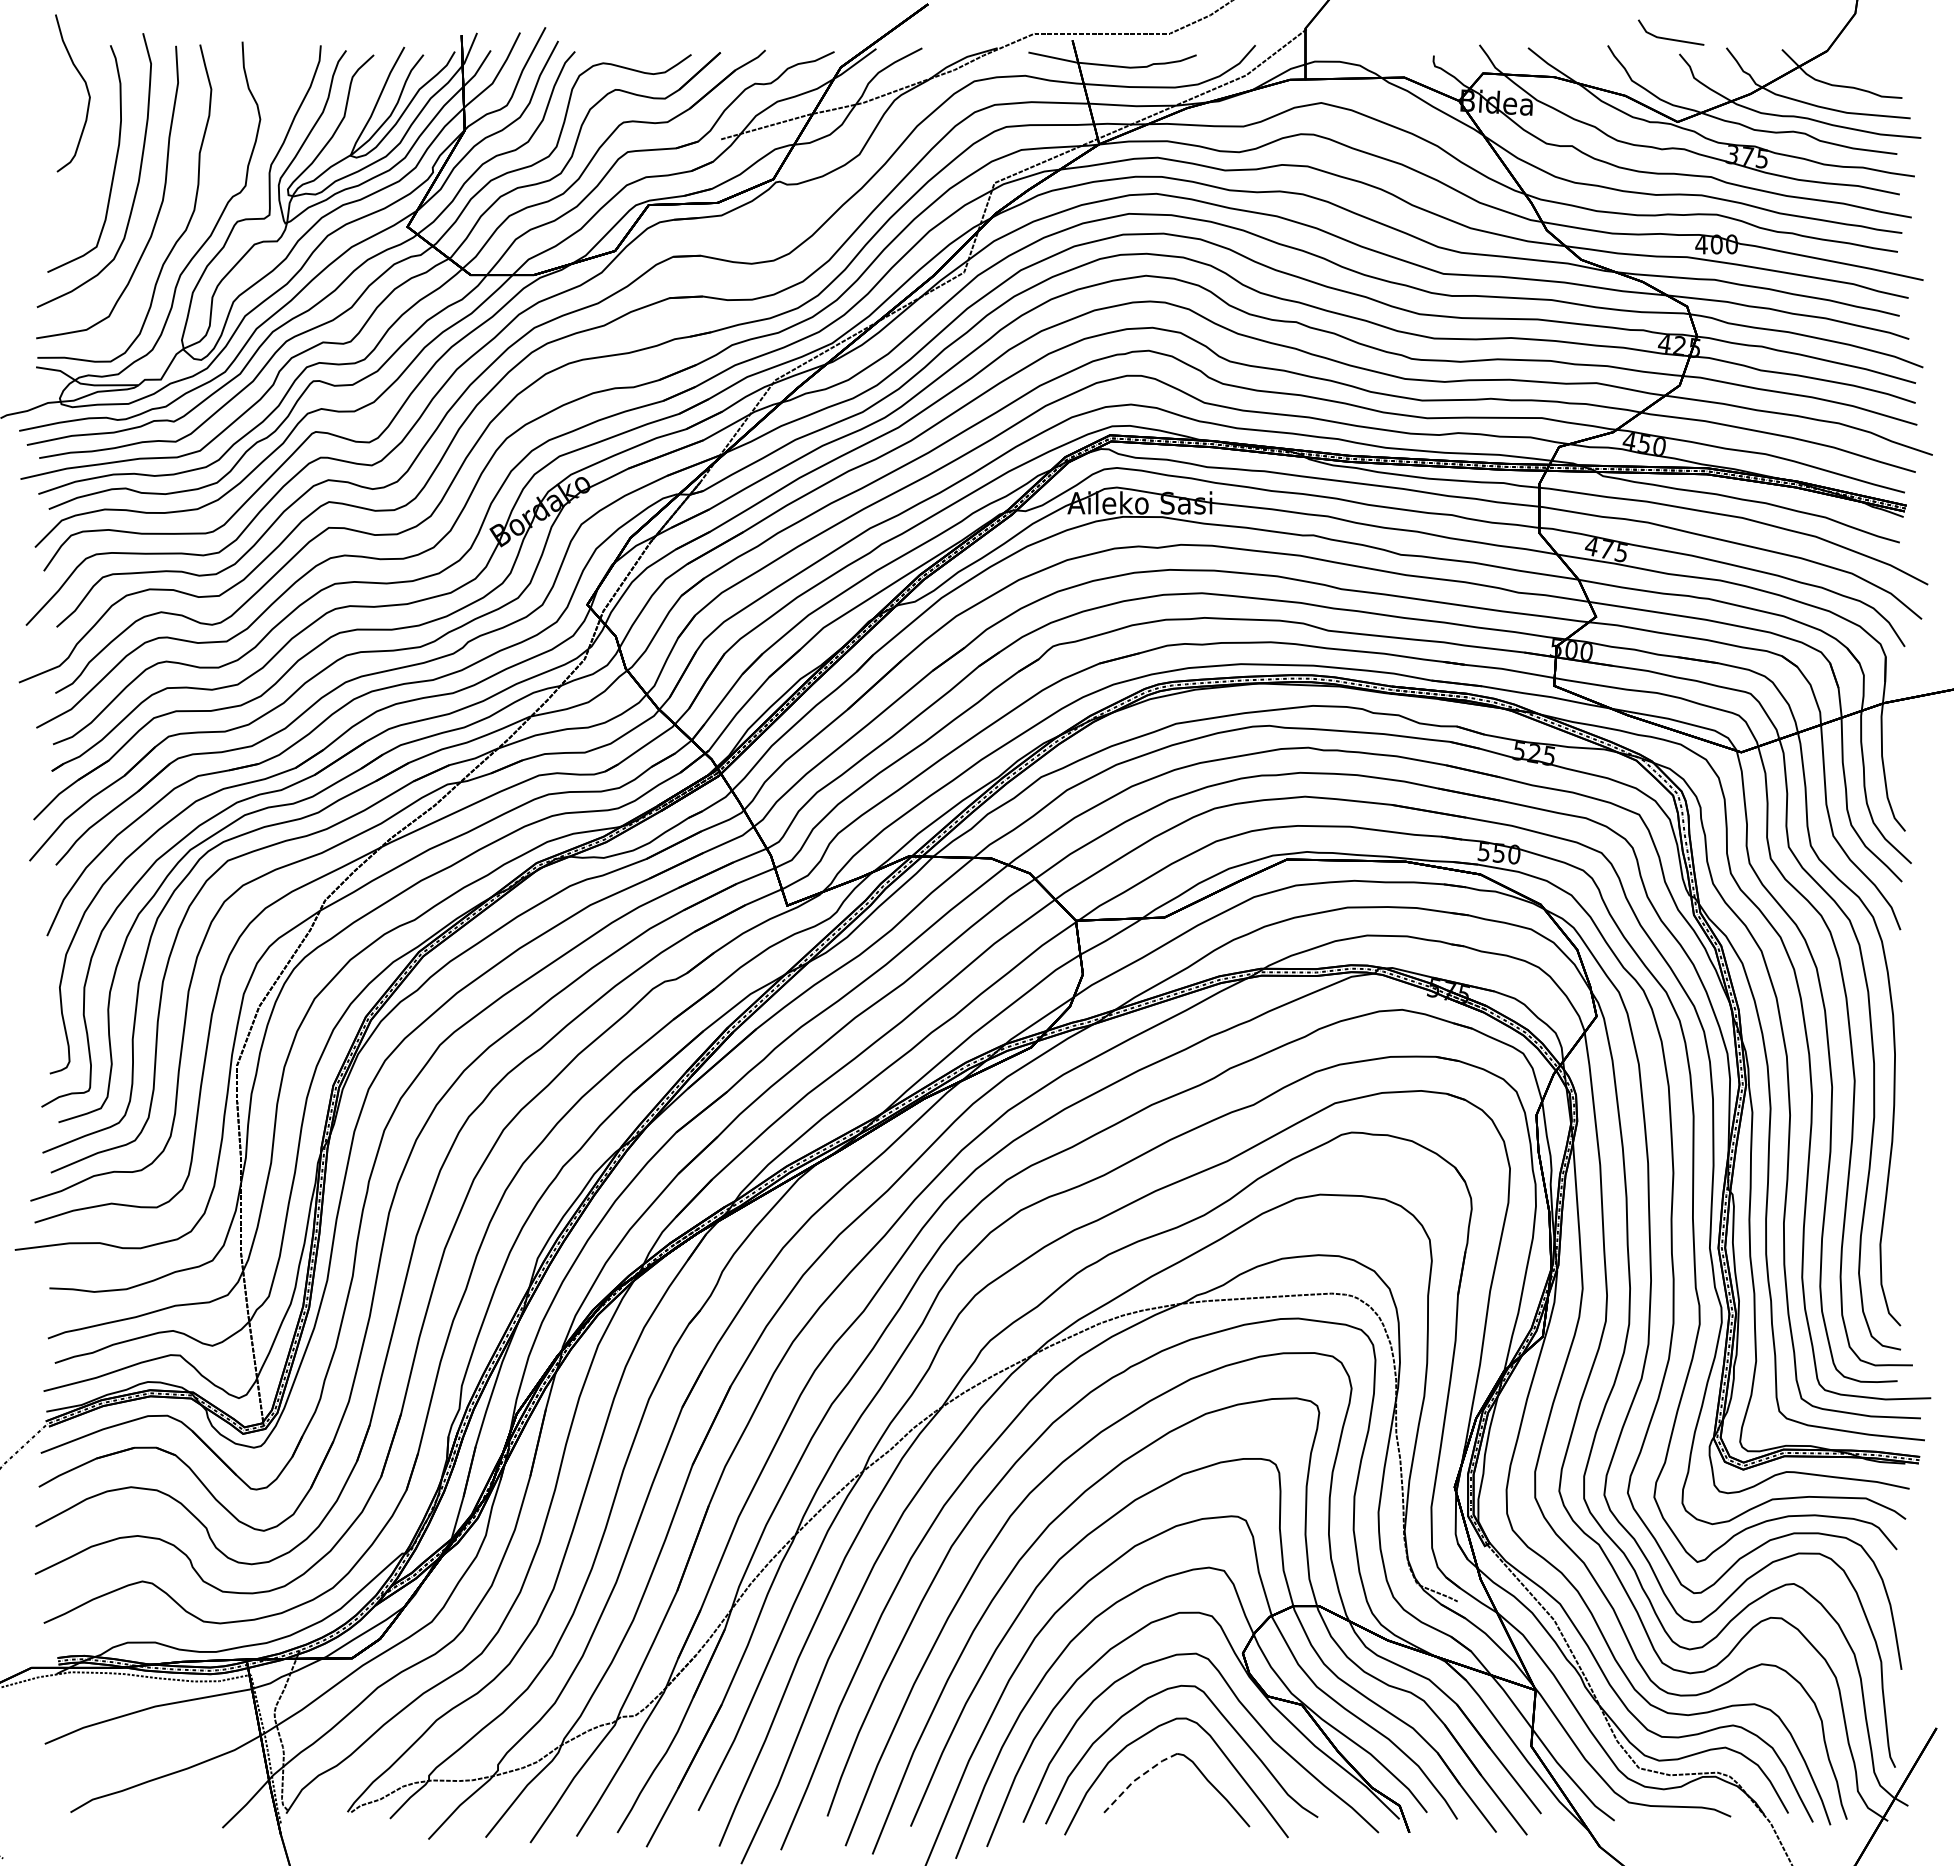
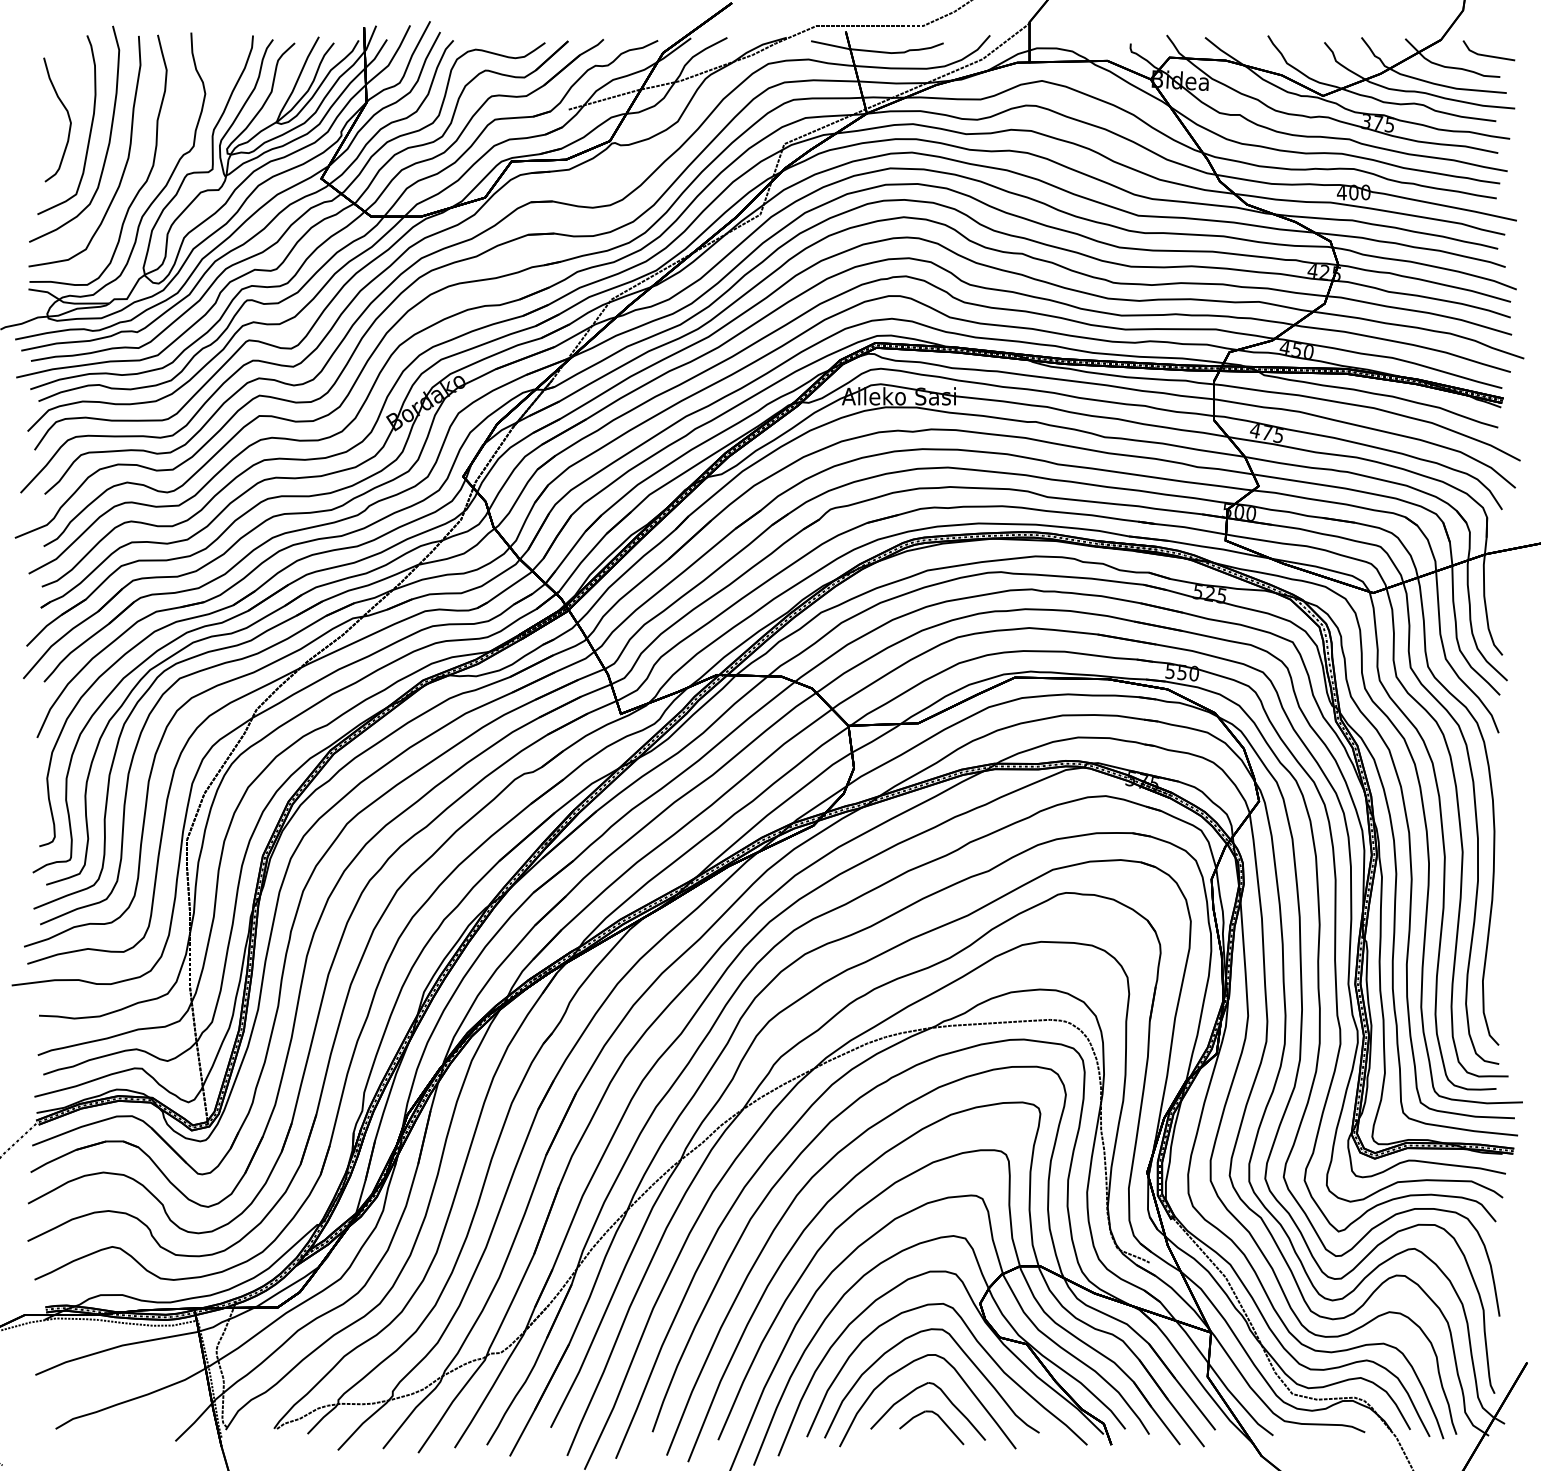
line: (1671, 38) -> (1489, 55), moved
curve: (86, 89) -> (68, 116), moved
line: (1136, 1779) -> (896, 1403), dashed -> solid
part: (1192, 1800) -> (940, 1419), added

